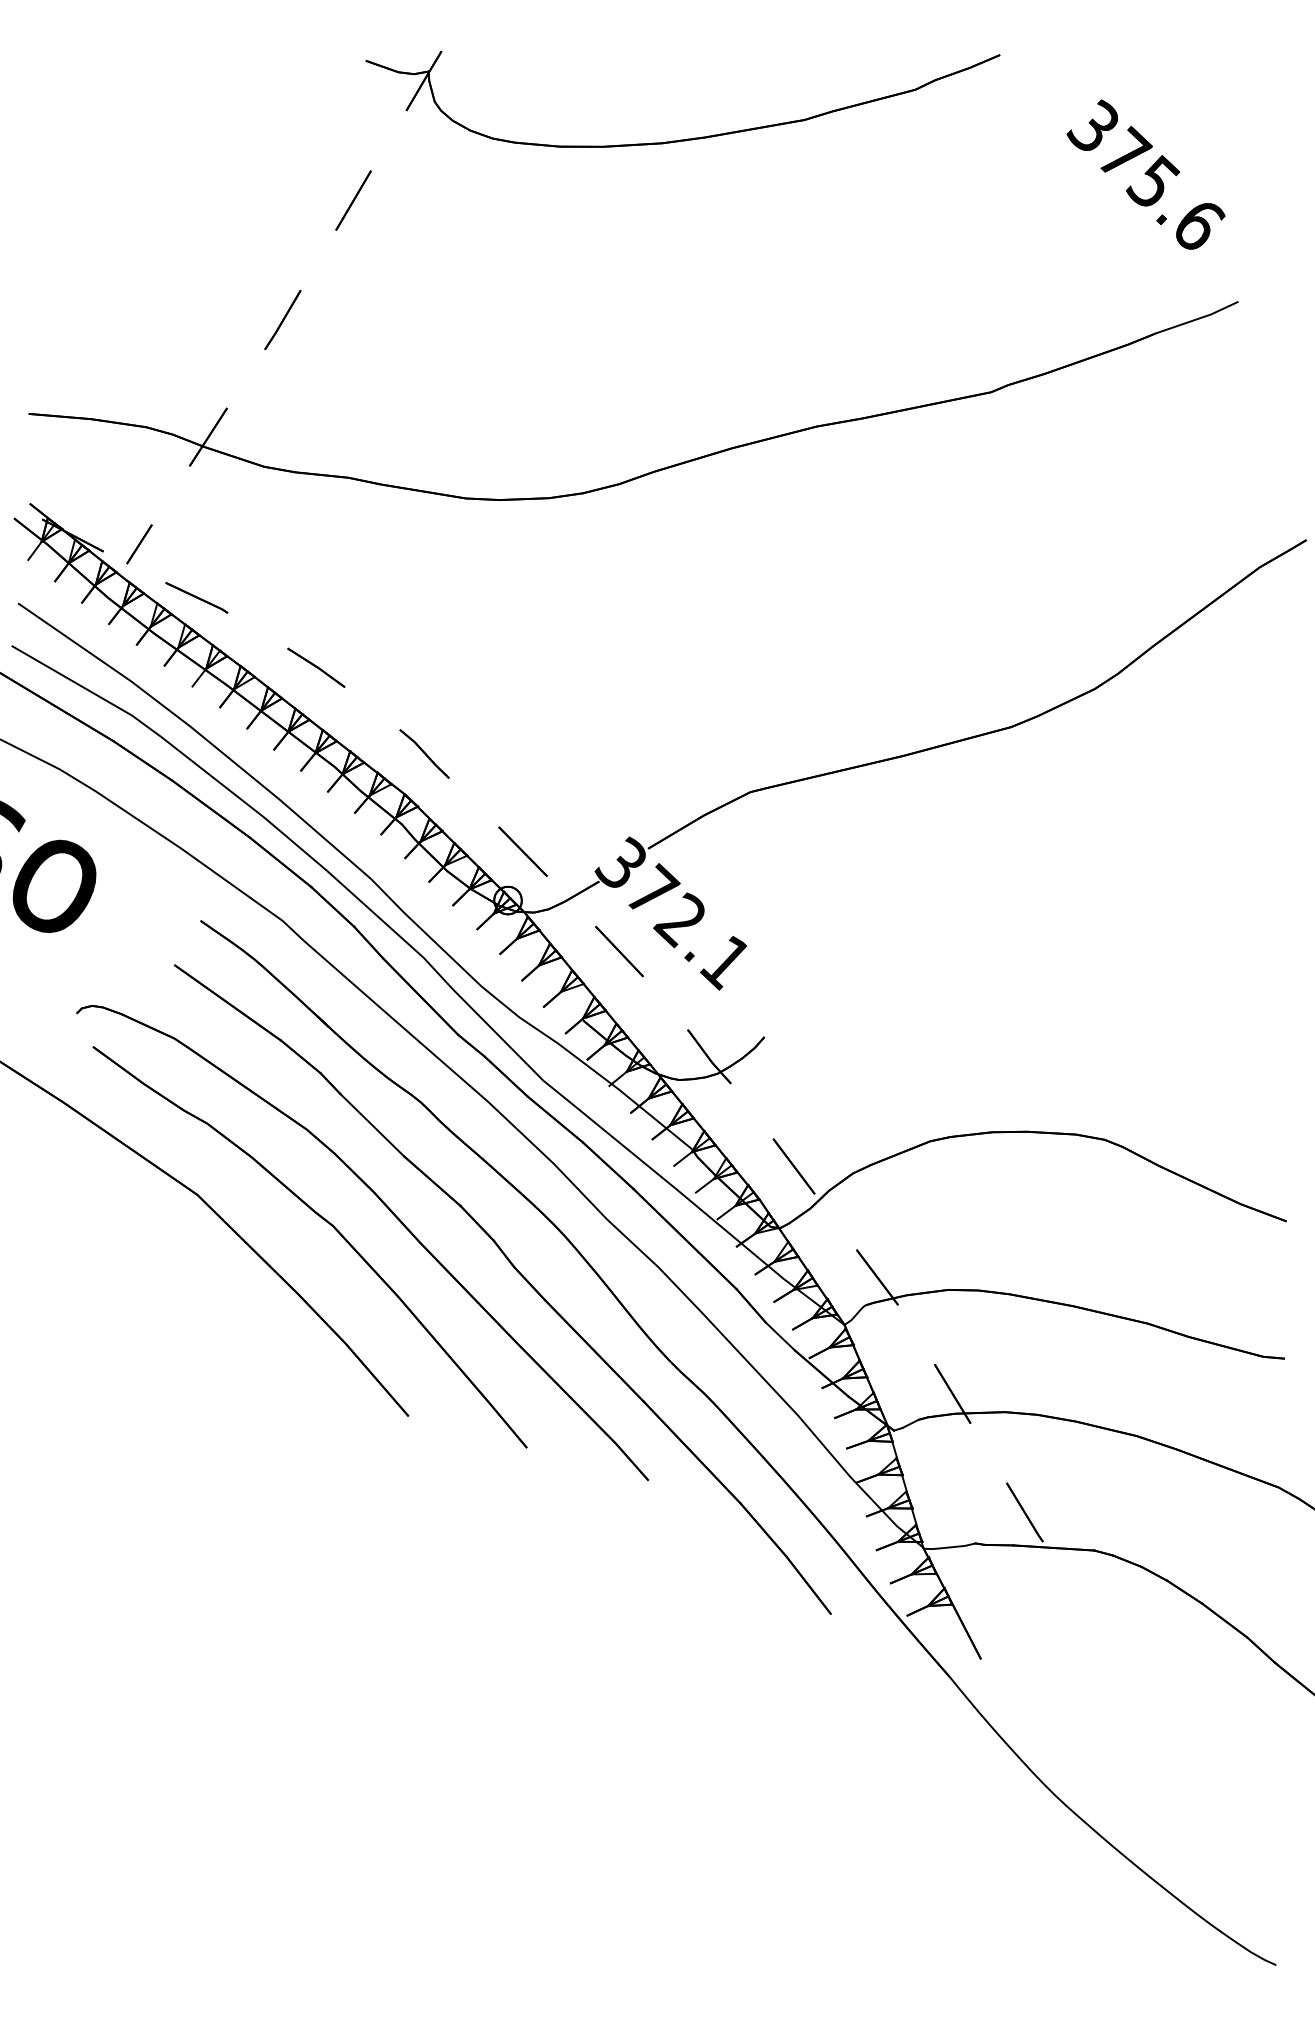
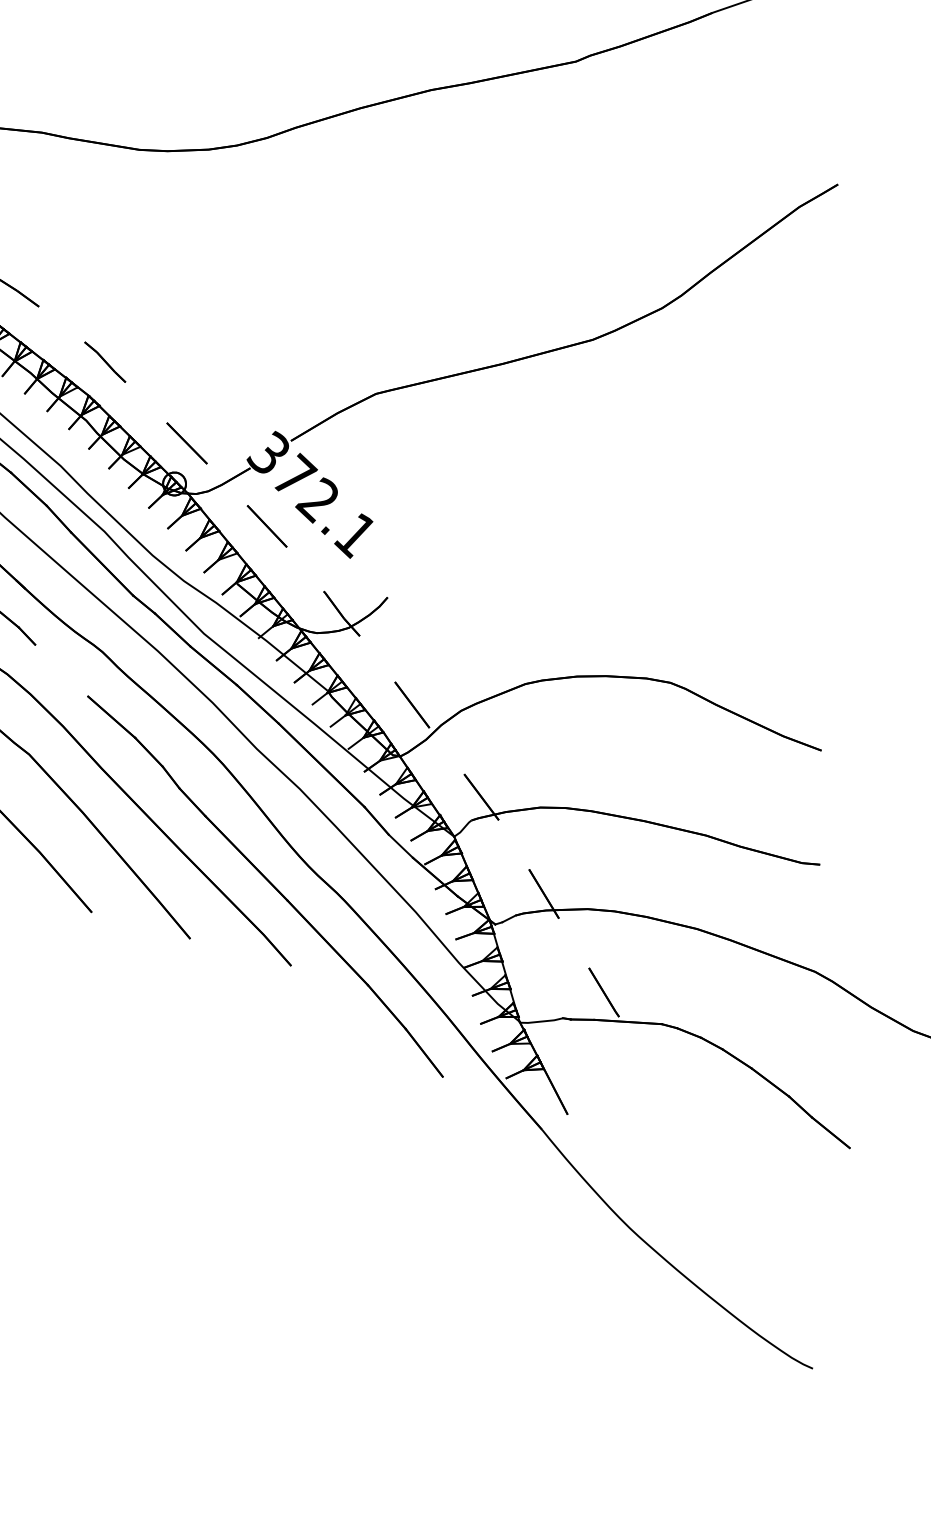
line: (372, 1124) -> (61, 670), removed

